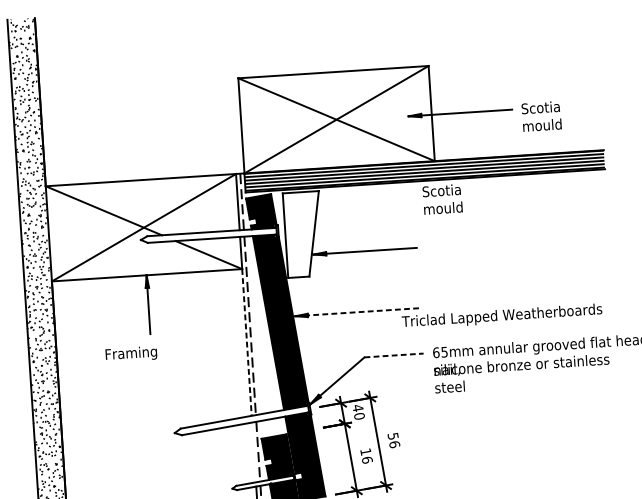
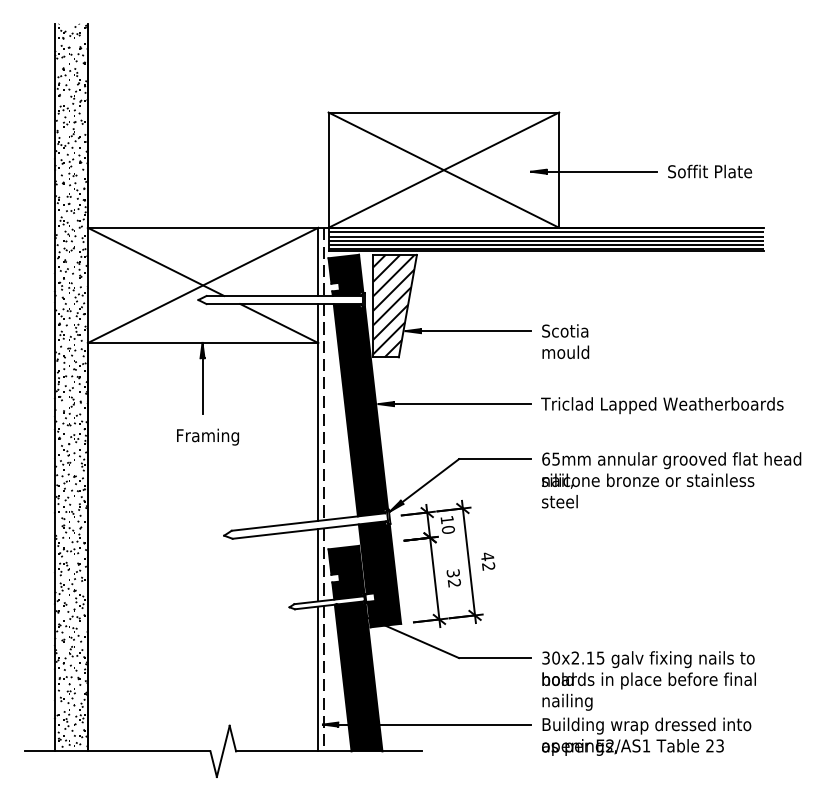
text: (557, 114) -> (710, 181), Scotia mould -> Soffit Plate
text: (442, 199) -> (565, 341), moved
hatch: (302, 234) -> (393, 305), added
line: (358, 312) -> (455, 404), dashed -> solid
text: (502, 316) -> (662, 405), moved
line: (247, 342) -> (318, 432), dashed -> solid
text: (130, 353) -> (207, 436), moved
line: (393, 355) -> (494, 459), dashed -> solid
text: (357, 408) -> (446, 520), 40 -> 10
text: (393, 440) -> (487, 561), 56 -> 42
line: (254, 452) -> (318, 565), added
text: (366, 456) -> (453, 578), 16 -> 32

